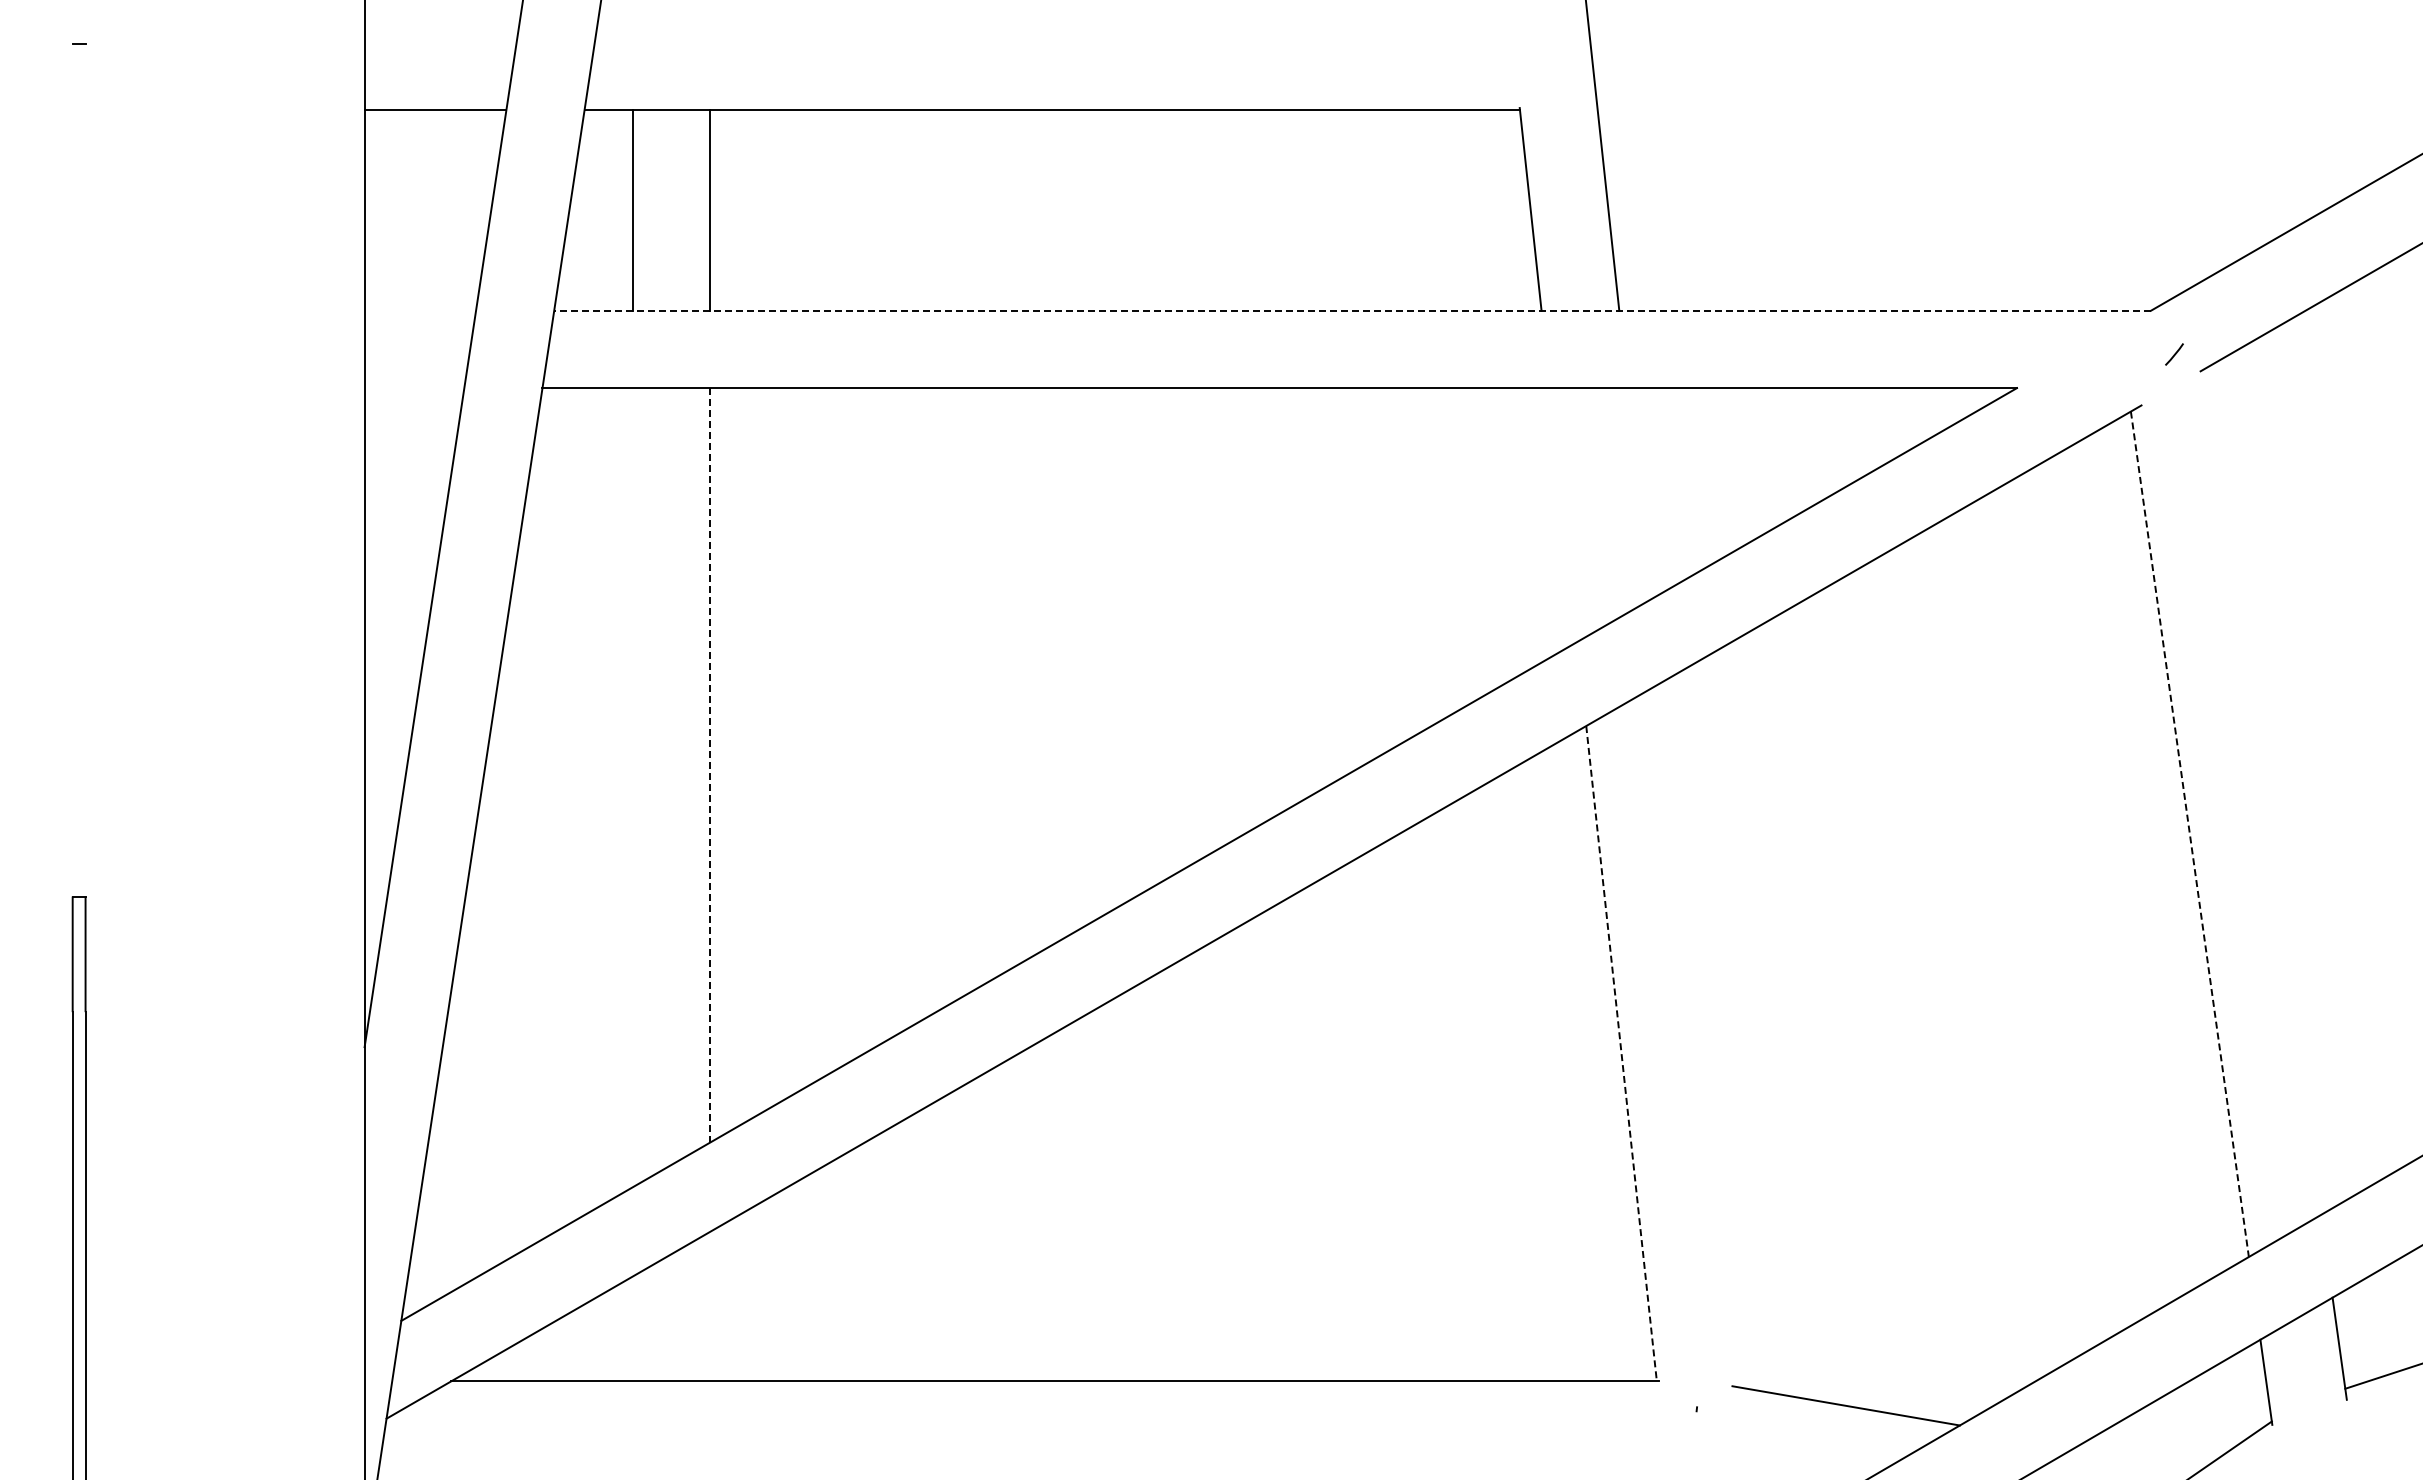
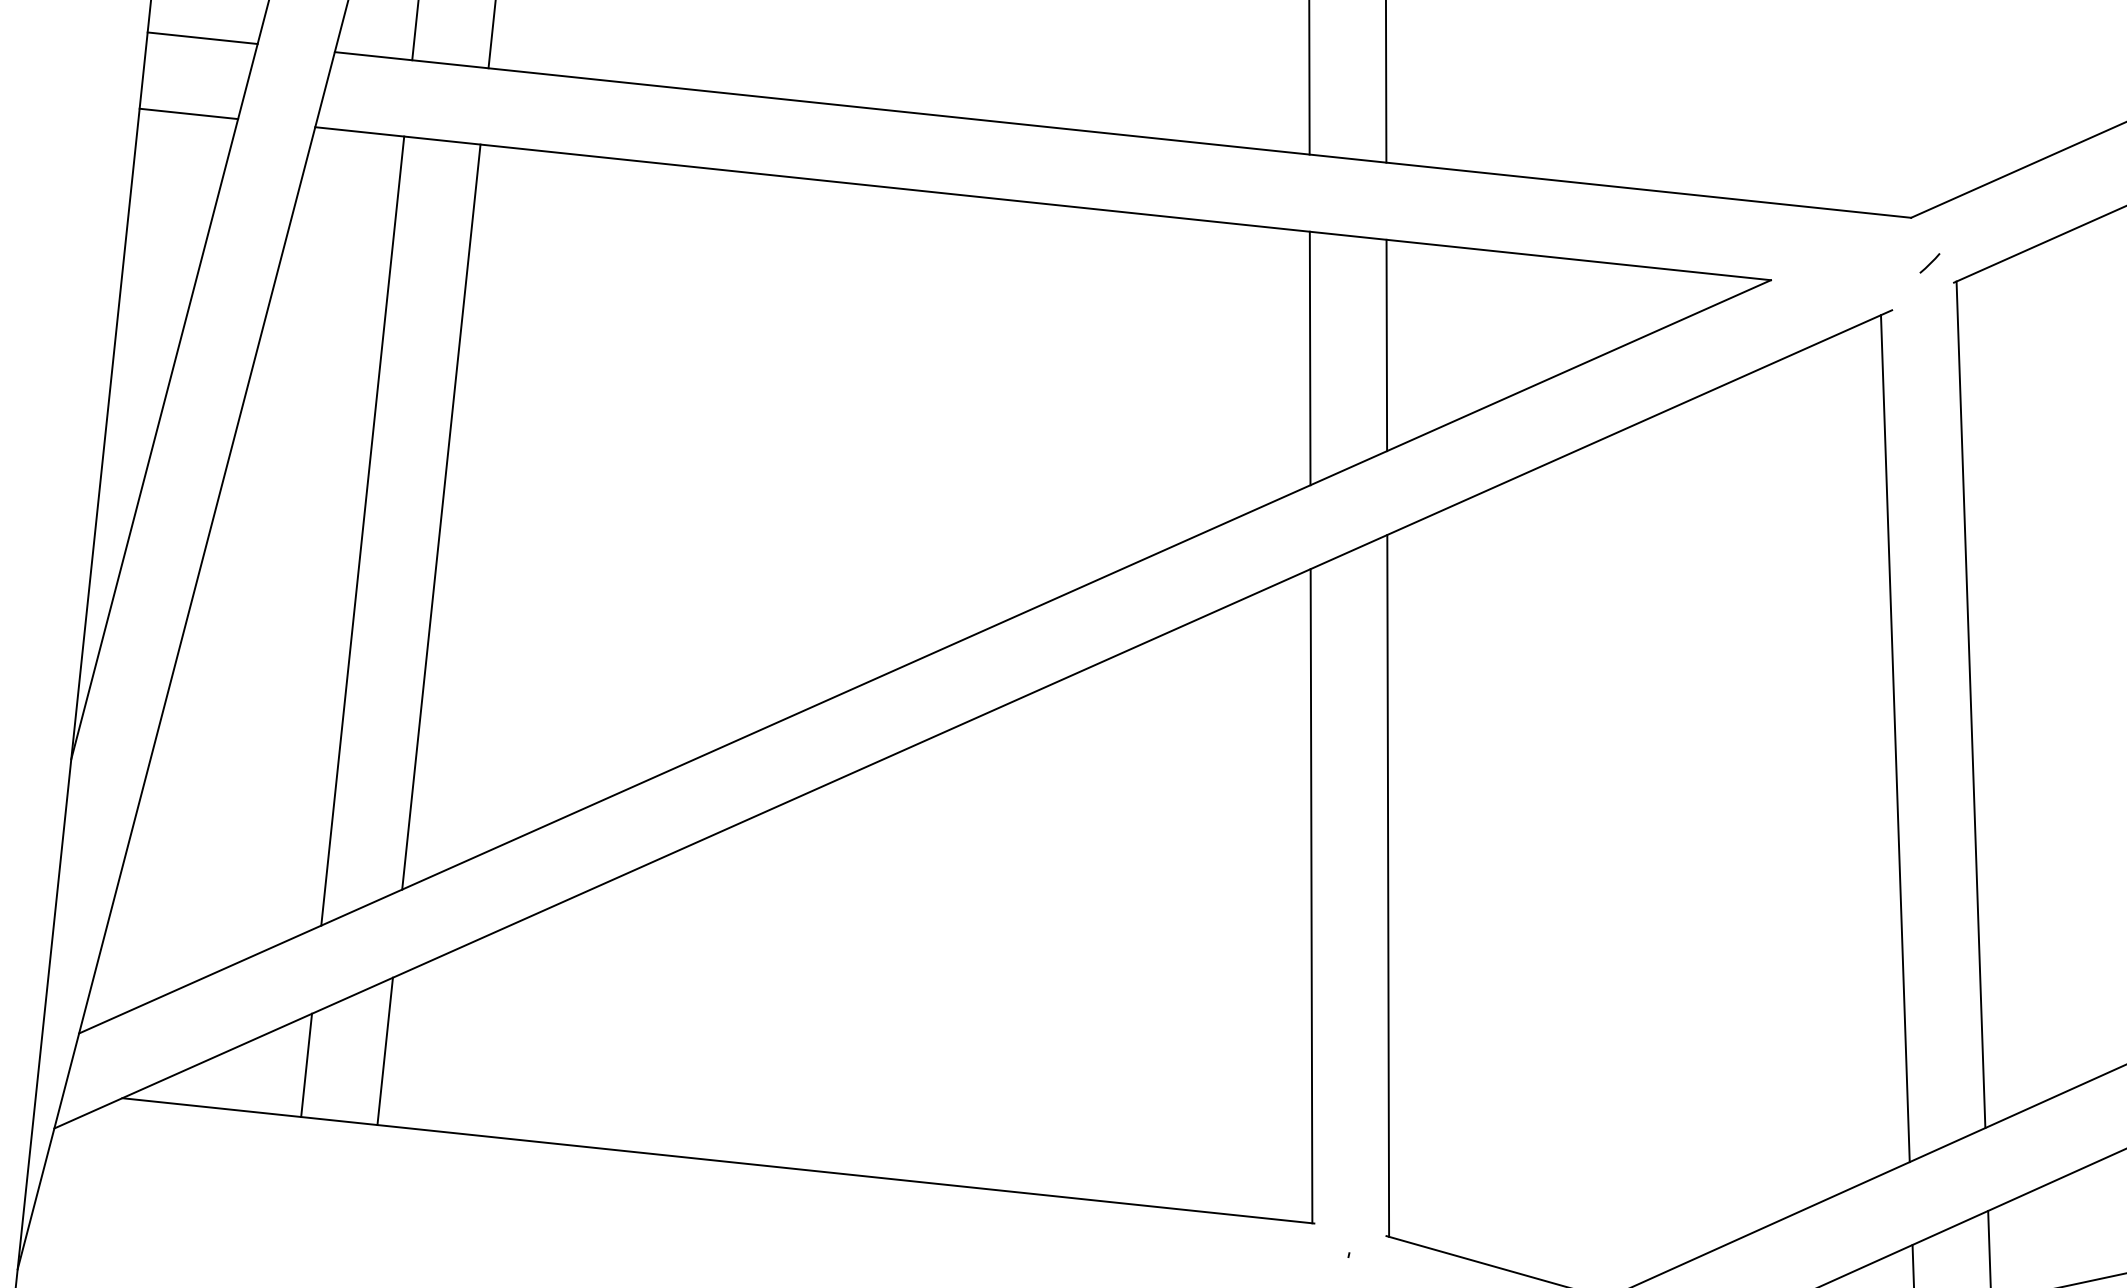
line: (420, 310) -> (202, 37), added
line: (1352, 310) -> (1123, 134), dashed -> solid
line: (414, 388) -> (188, 114), added
line: (1638, 493) -> (1386, 344), added
line: (1563, 515) -> (1310, 358), added
line: (709, 764) -> (441, 516), dashed -> solid
line: (632, 787) -> (362, 530), added
line: (2262, 791) -> (1971, 703), added
line: (2189, 834) -> (1894, 738), dashed -> solid
line: (1697, 1034) -> (1388, 885), added
line: (1621, 1054) -> (1311, 897), dashed -> solid
line: (709, 1306) -> (384, 1051), added
line: (632, 1328) -> (306, 1064), added

